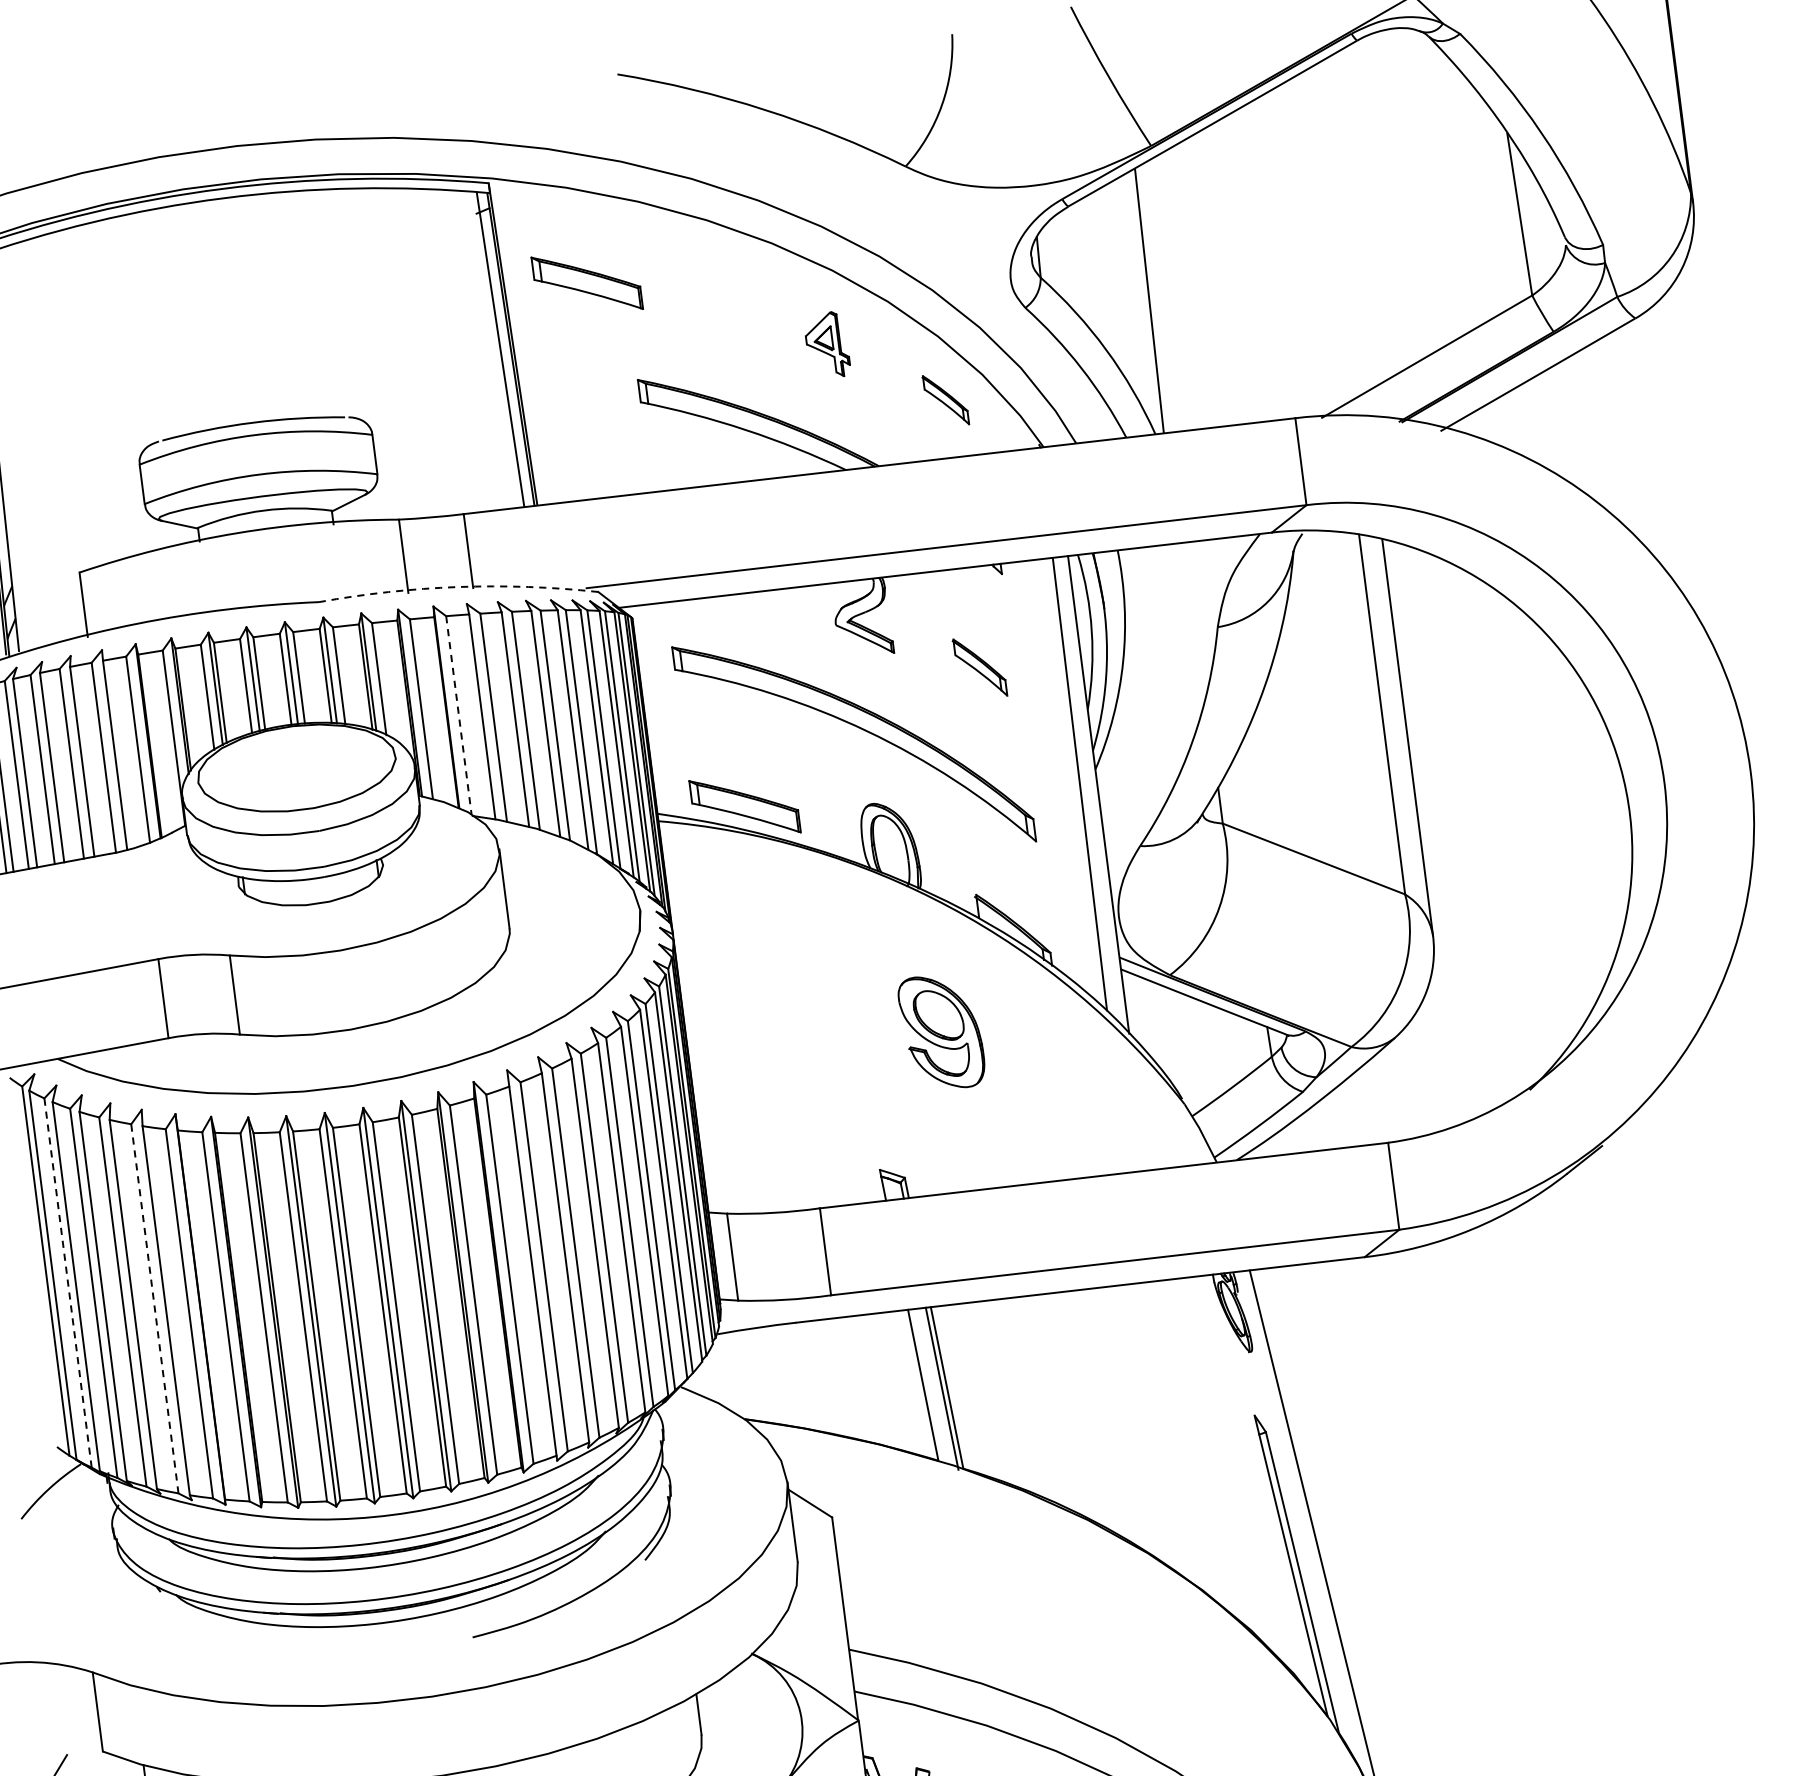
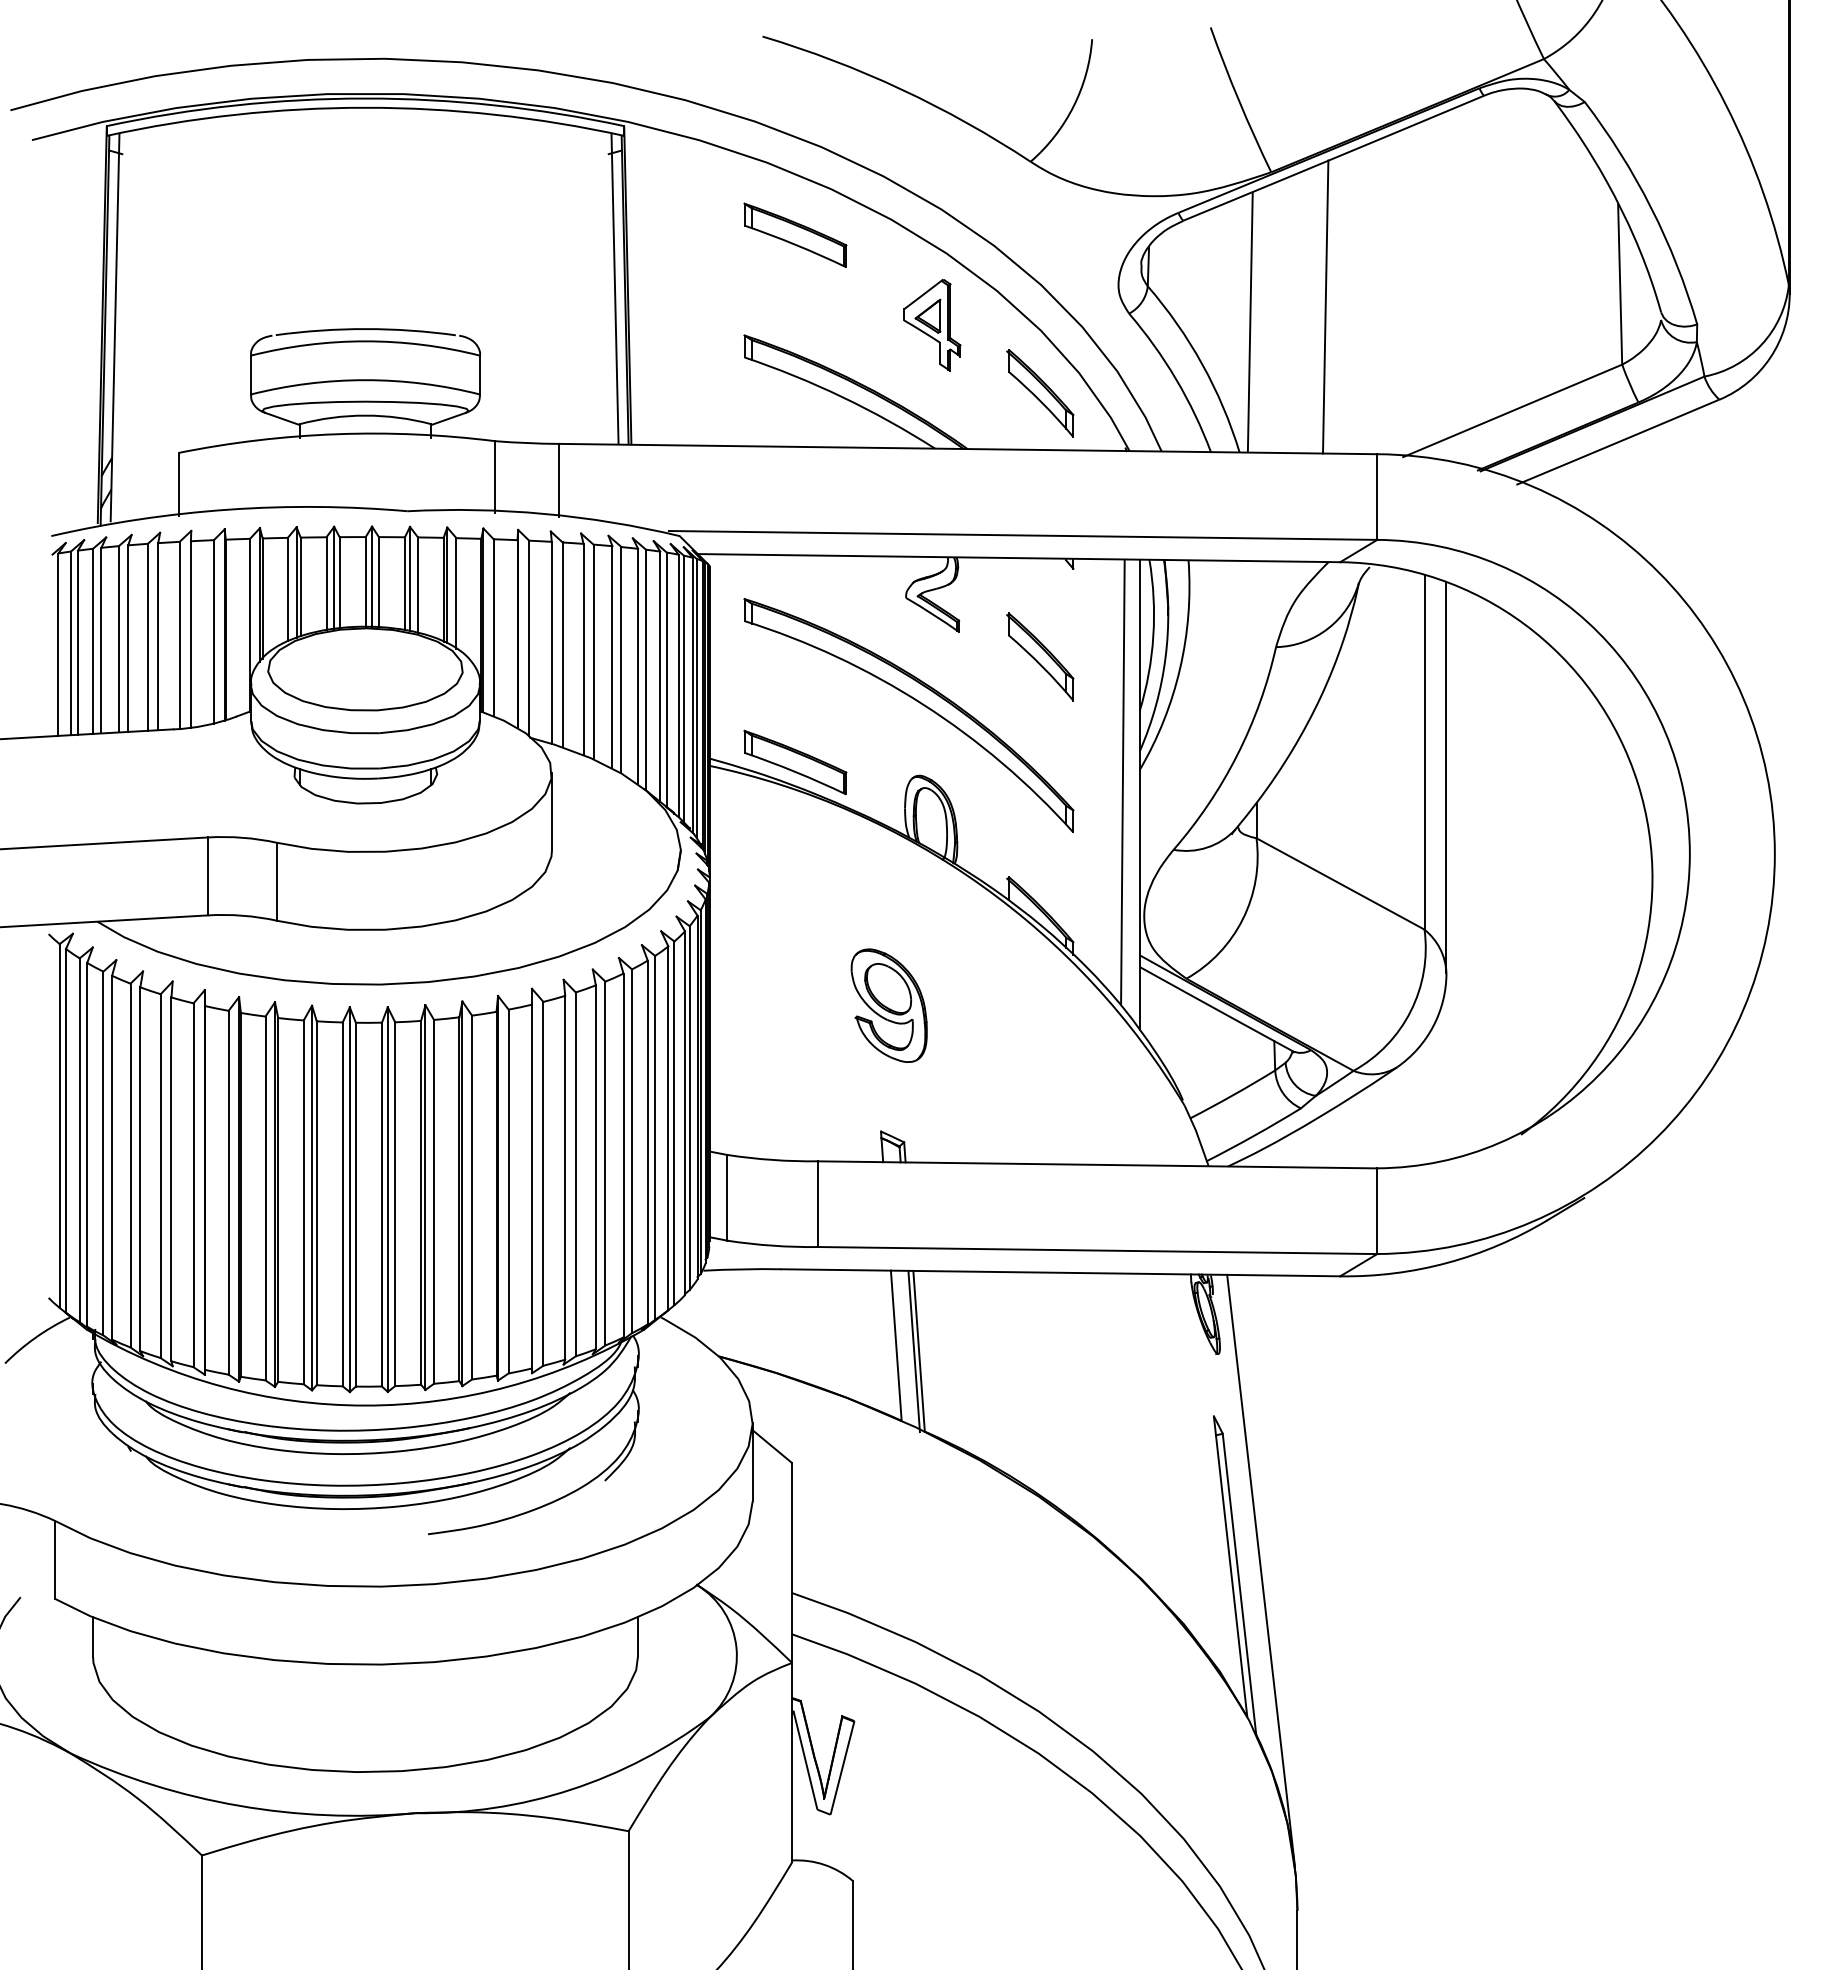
line: (1223, 275) -> (1325, 306), added
part: (587, 282) -> (795, 234), moved
part: (827, 345) -> (932, 325), size x1.43
part: (945, 400) -> (1040, 393), size x1.67
arc: (458, 586) -> (544, 513), dashed -> solid
part: (979, 667) -> (1040, 656), size x1.43
line: (459, 715) -> (529, 638), dashed -> solid
part: (941, 1032) -> (888, 1005), moved
line: (67, 1283) -> (79, 1140), dashed -> solid
line: (154, 1309) -> (160, 1176), dashed -> solid

